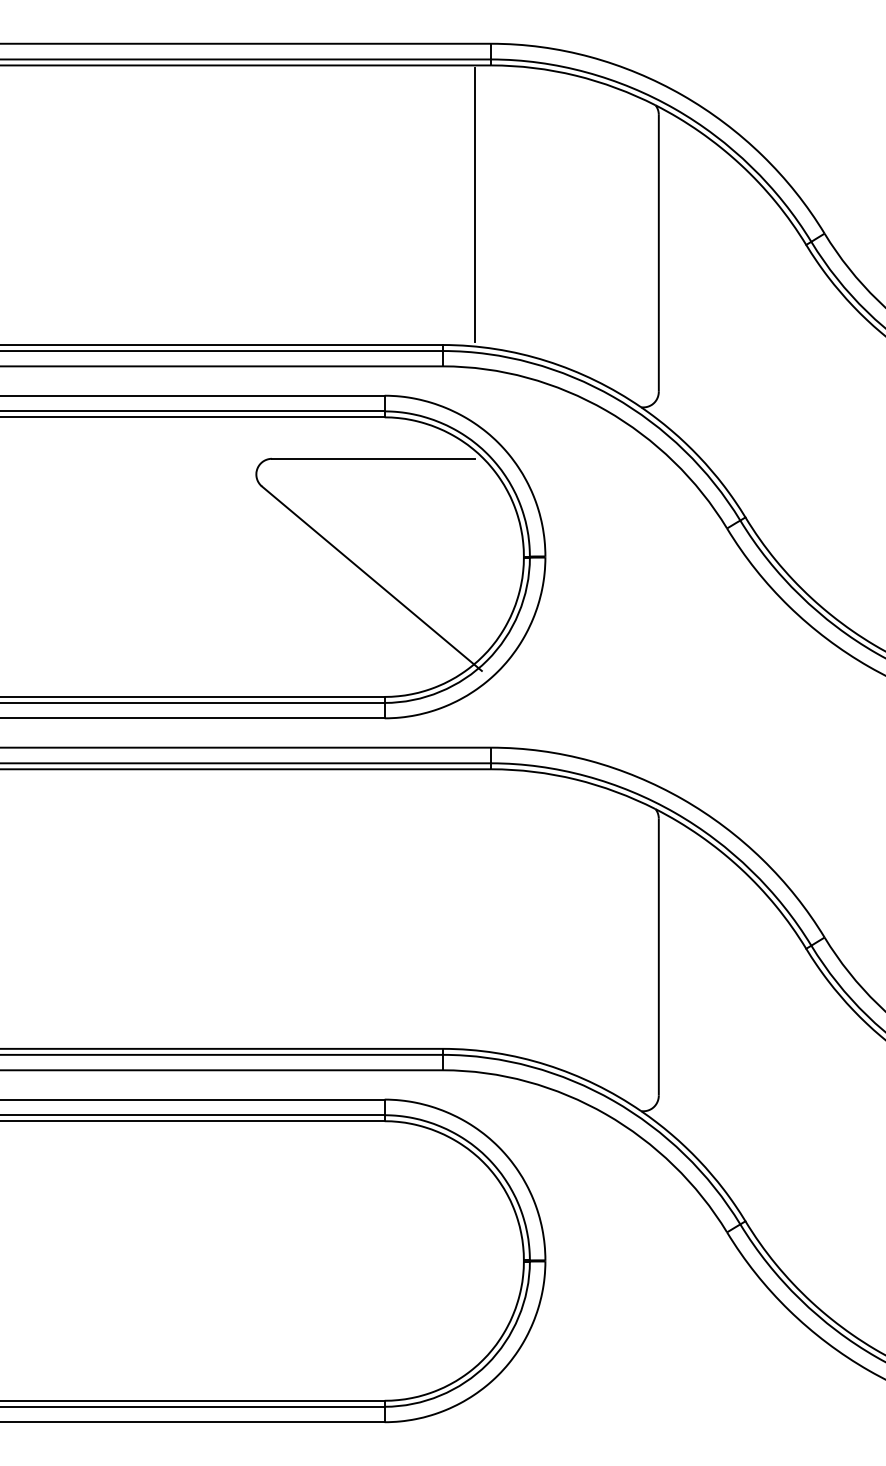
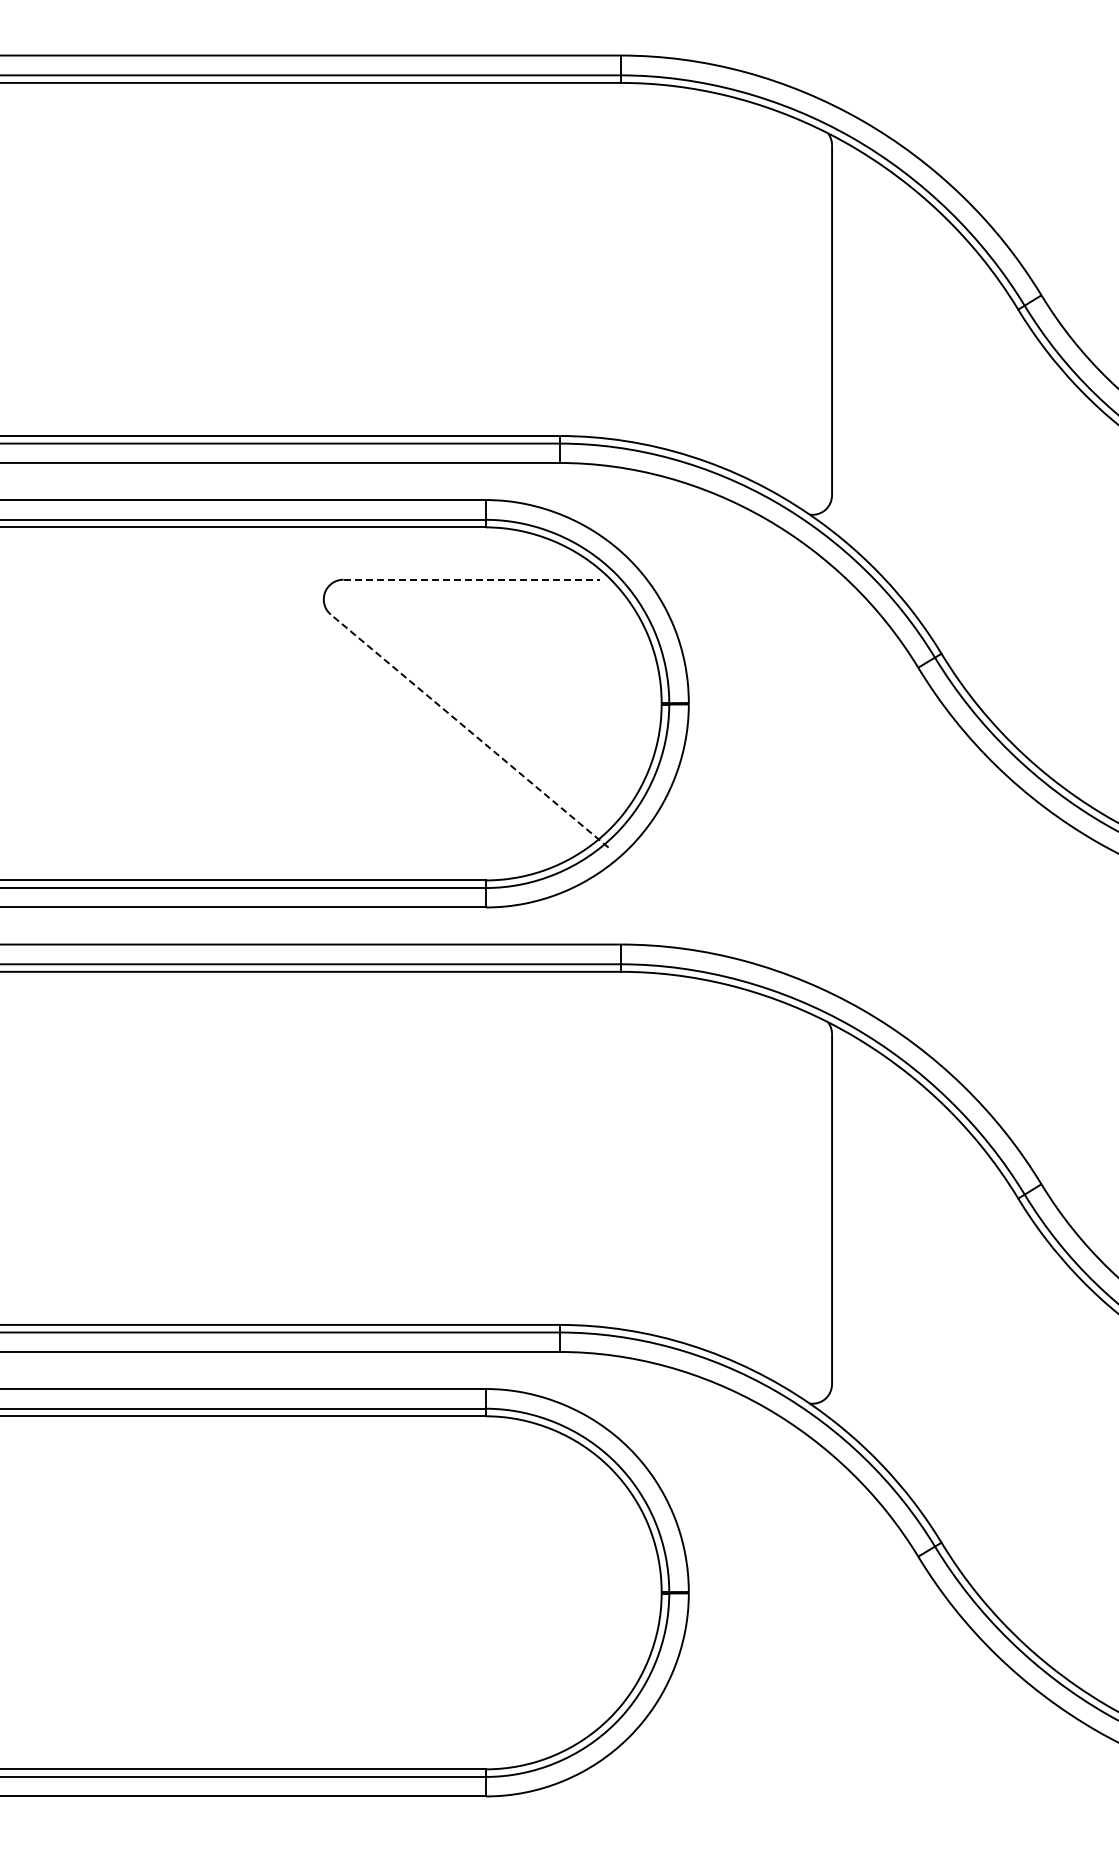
line: (475, 205) -> (600, 259), removed
line: (374, 458) -> (472, 579), solid -> dashed
line: (371, 578) -> (469, 730), solid -> dashed

